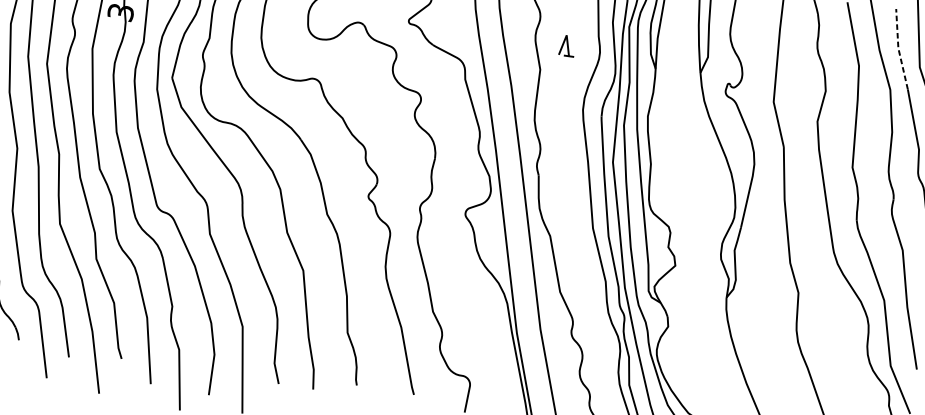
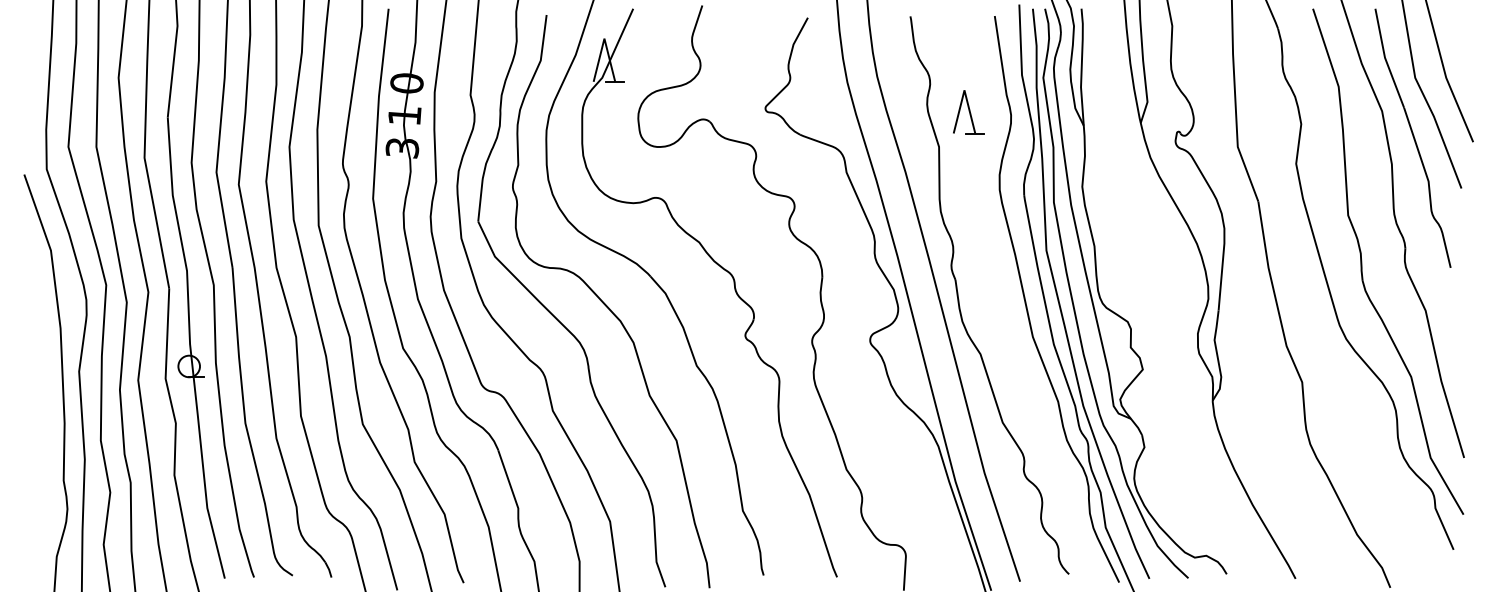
part: (567, 45) -> (968, 112), size x1.67
line: (898, 48) -> (1385, 58), dashed -> solid

